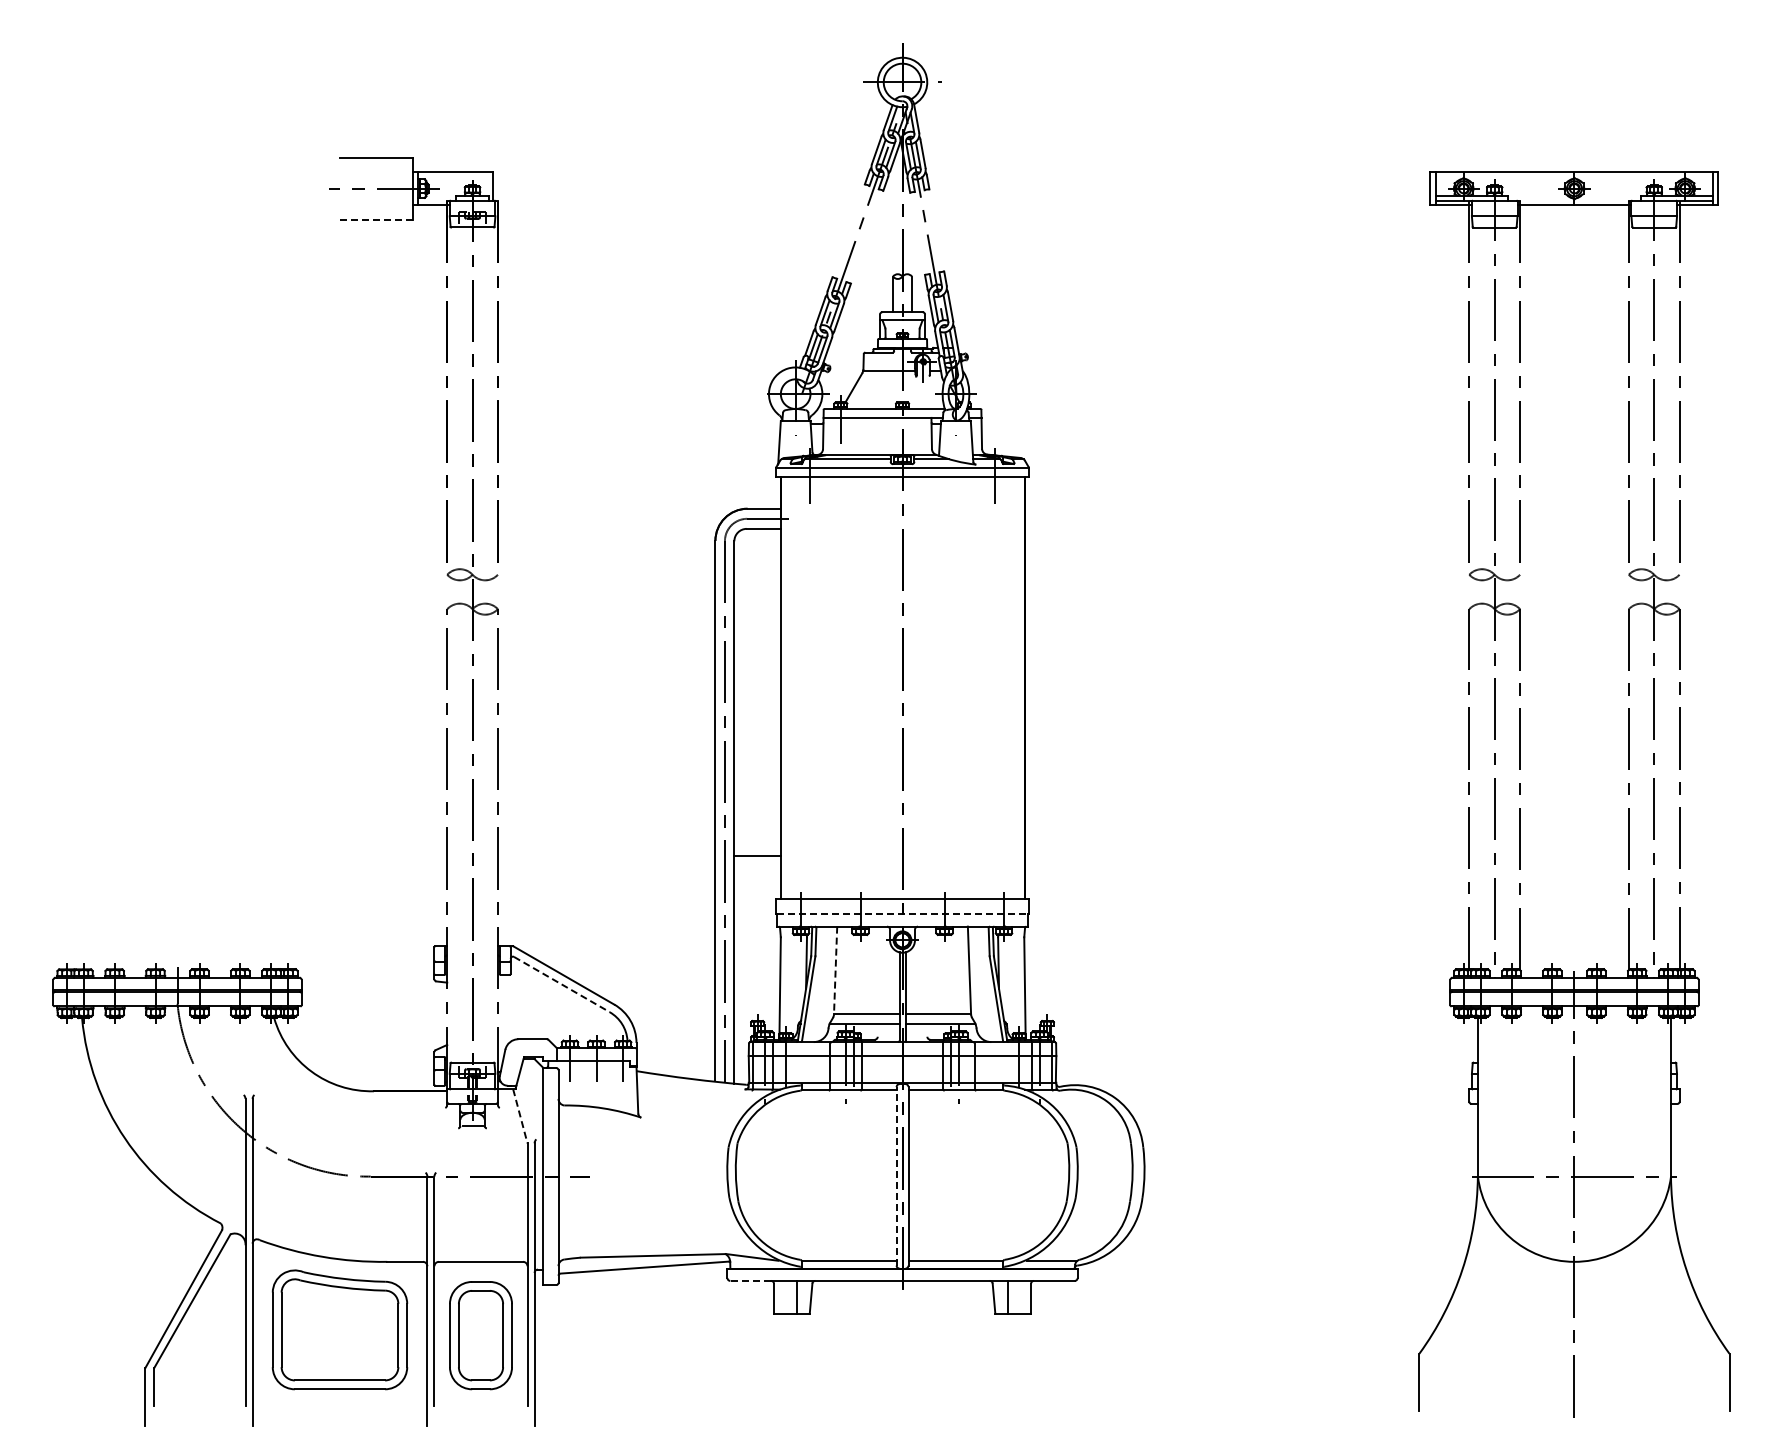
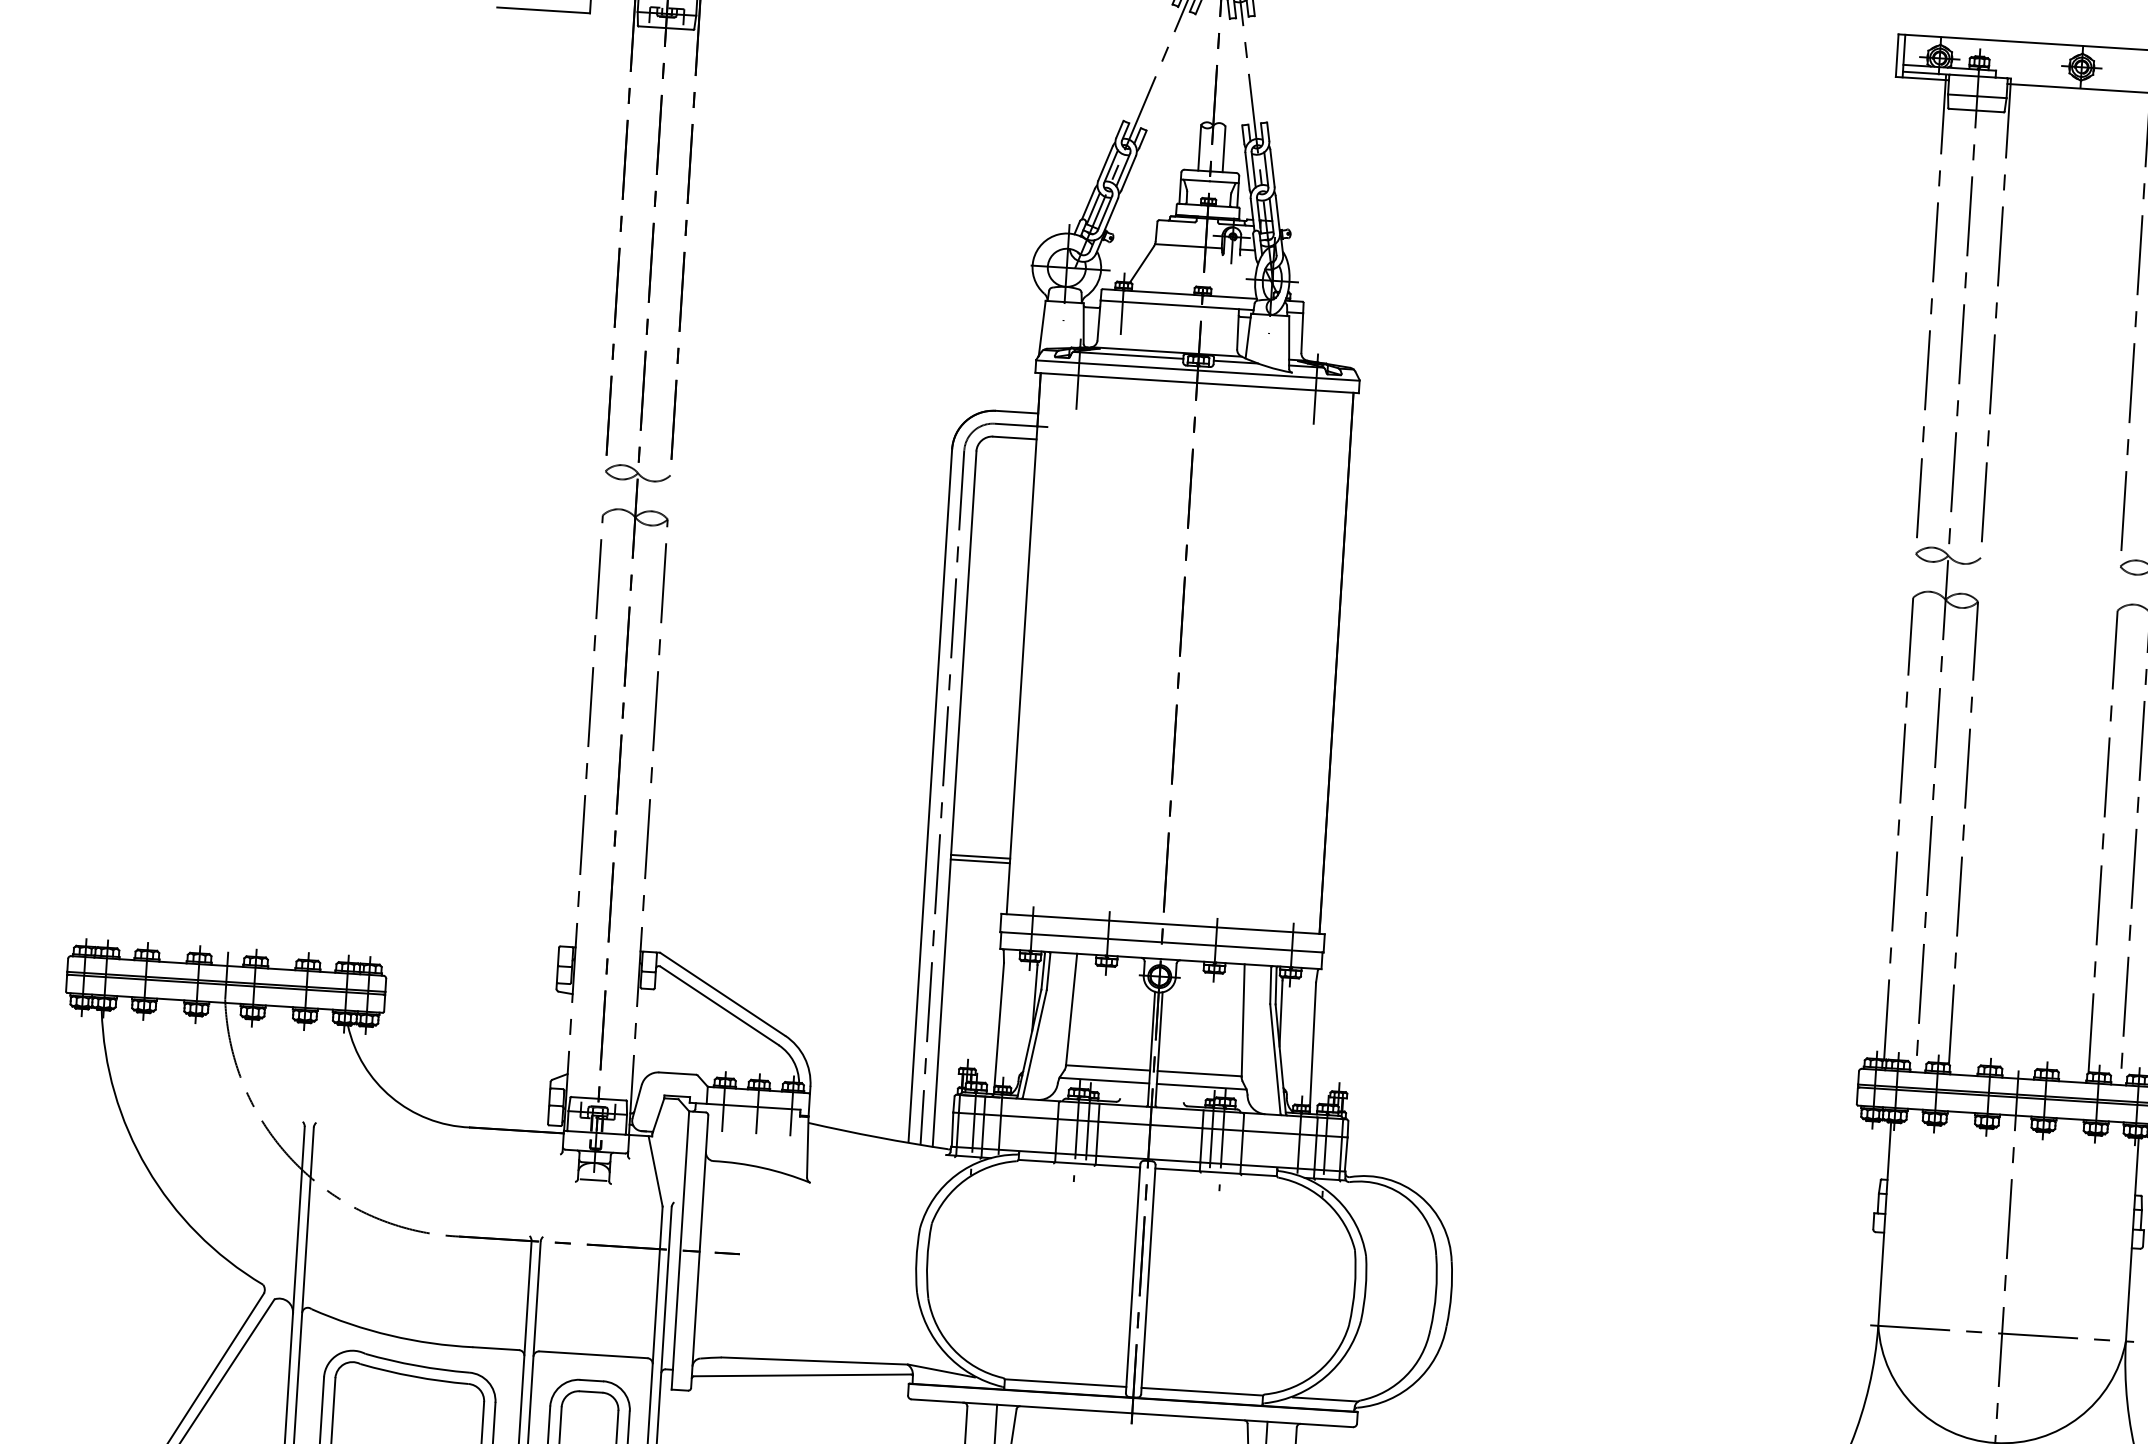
line: (376, 219) -> (543, 10), dashed -> solid
line: (757, 859) -> (980, 861), added
line: (903, 913) -> (1163, 942), dashed -> solid
line: (835, 970) -> (1071, 1009), dashed -> solid
line: (562, 984) -> (720, 1005), dashed -> solid
line: (520, 1116) -> (655, 1171), dashed -> solid
line: (896, 1175) -> (1133, 1277), dashed -> solid
line: (750, 1280) -> (937, 1400), dashed -> solid

